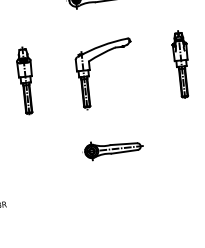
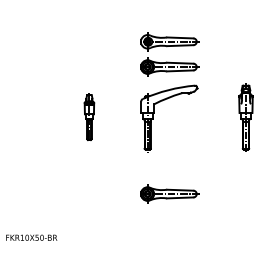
part: (100, 22) -> (169, 66), added
part: (26, 81) -> (89, 117), size x0.7

